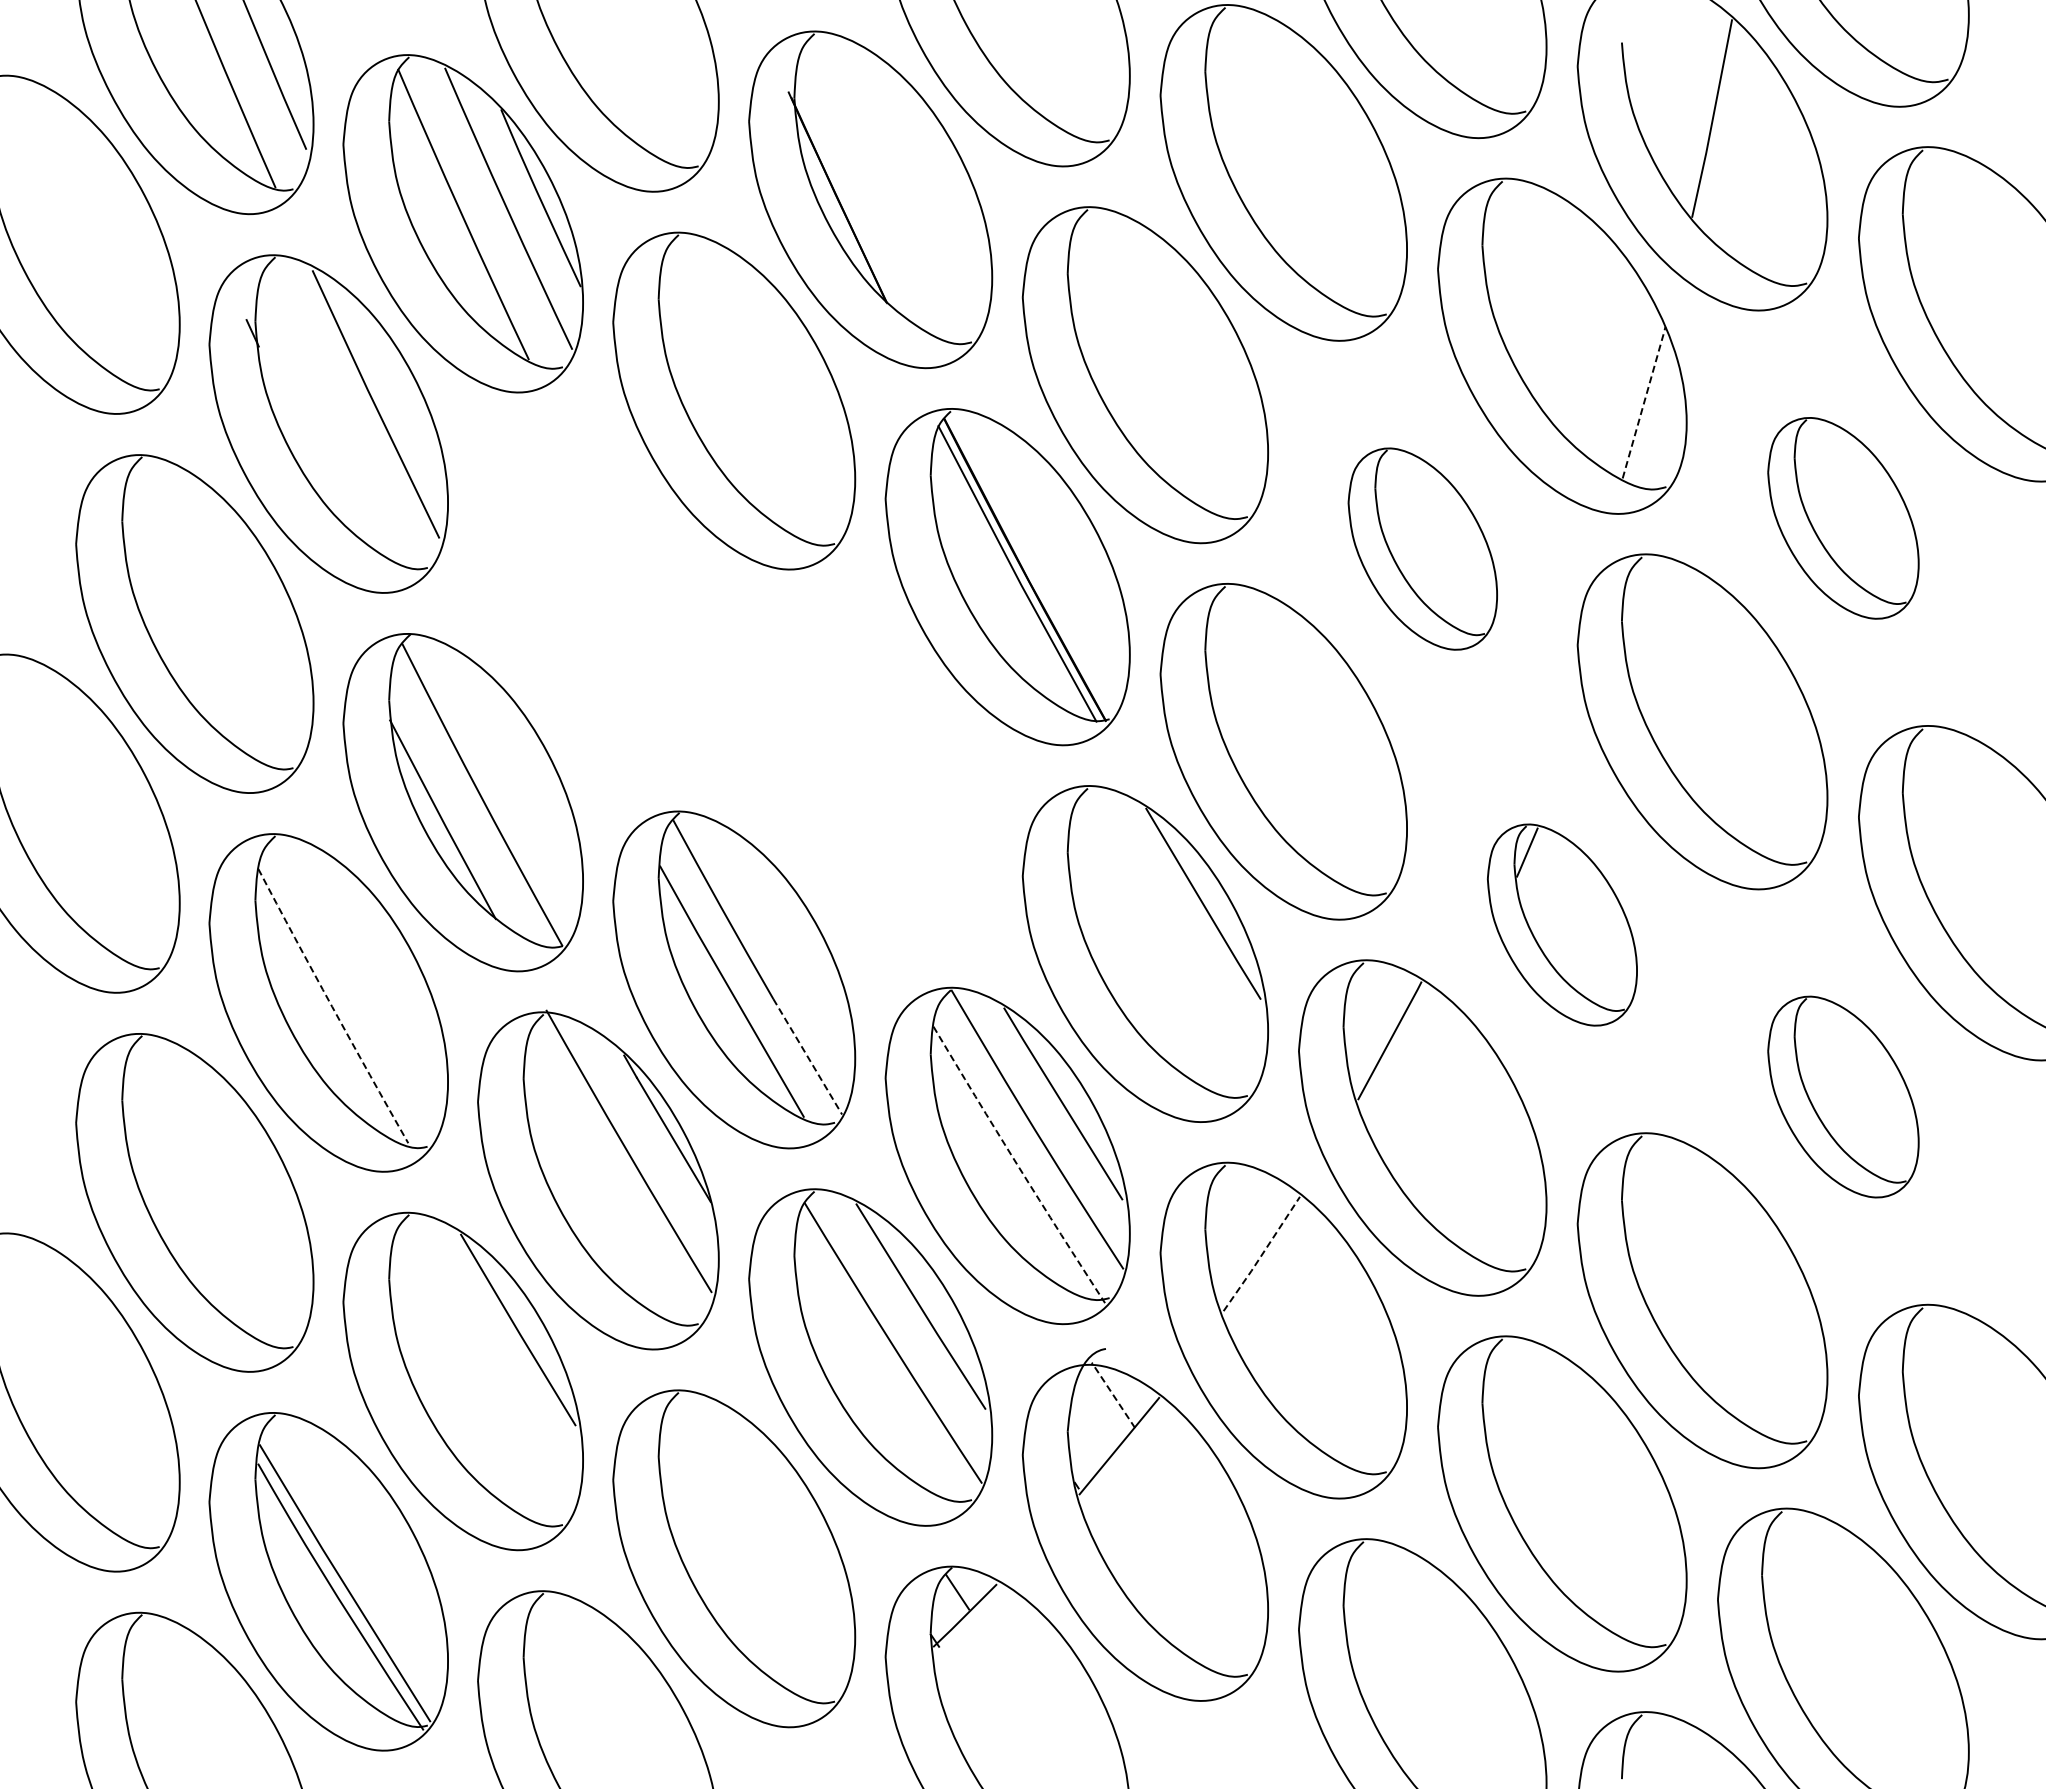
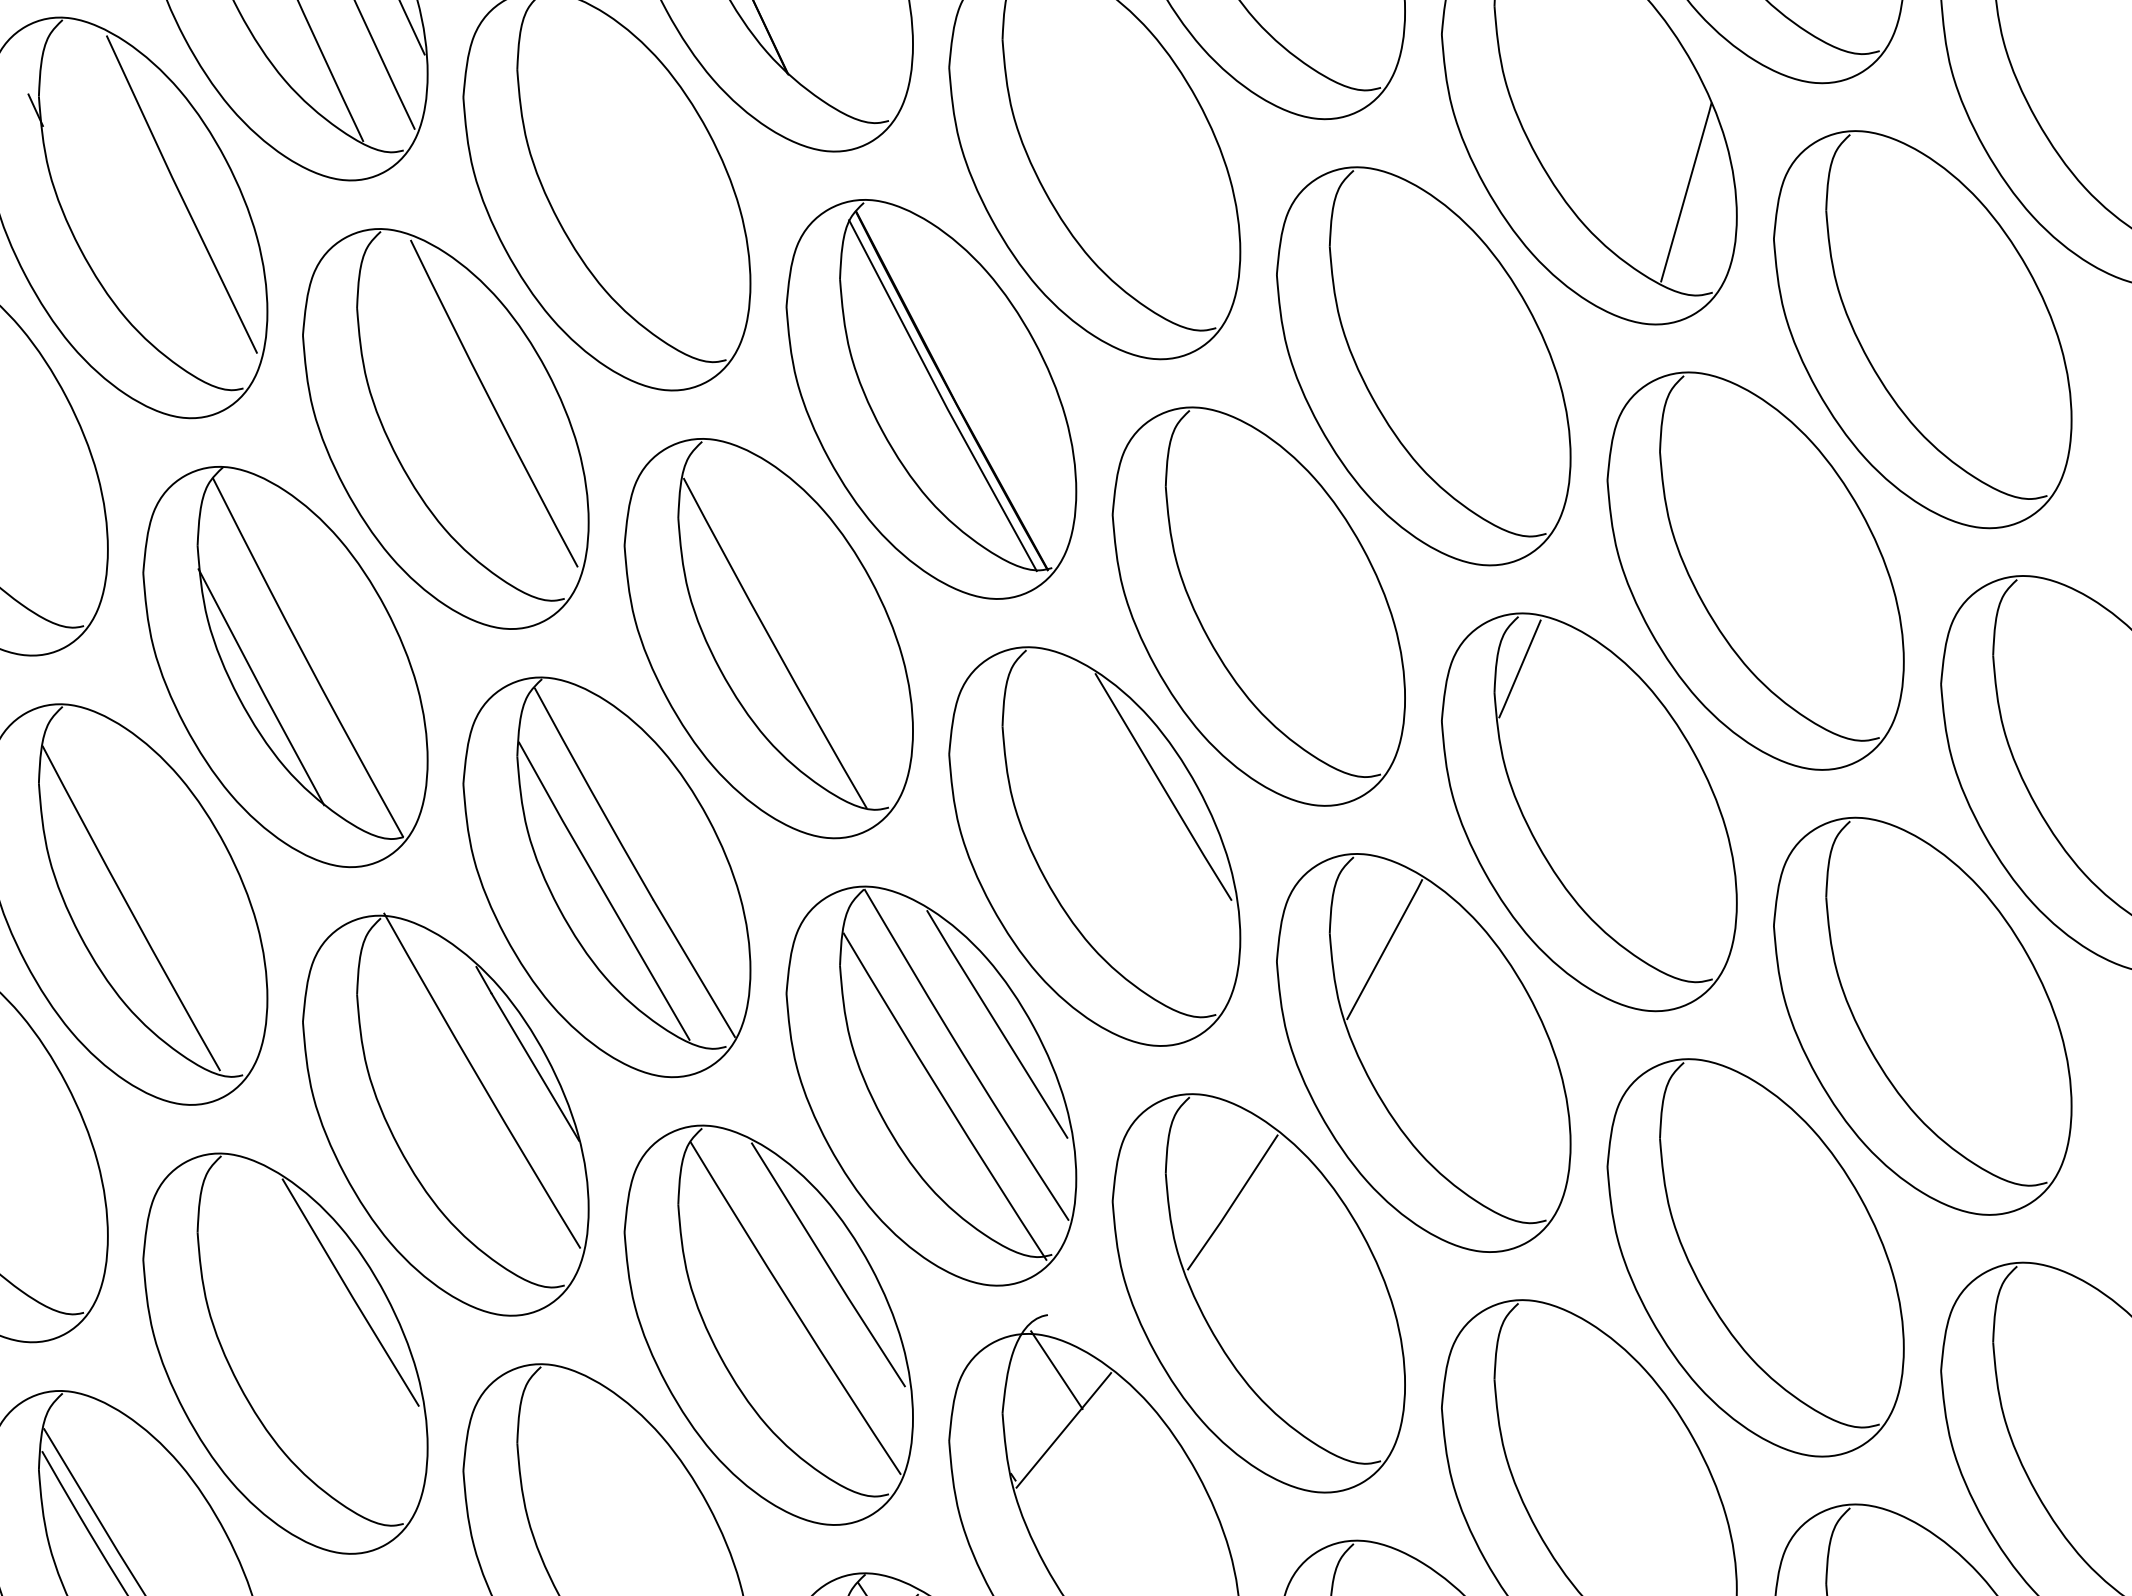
line: (1644, 401) -> (1686, 191), dashed -> solid
part: (1843, 518) -> (1922, 329), size x1.67
part: (1422, 548) -> (1423, 365), size x1.67
part: (598, 601) -> (445, 428), added
part: (870, 778) -> (768, 638), added
part: (1562, 924) -> (1589, 811), size x1.67
arc: (332, 1006) -> (130, 908), dashed -> solid
line: (808, 1057) -> (695, 969), dashed -> solid
part: (1843, 1096) -> (1922, 1015), size x1.67
arc: (1017, 1165) -> (942, 1097), dashed -> solid
line: (1262, 1254) -> (1233, 1203), dashed -> solid
line: (1113, 1394) -> (1056, 1369), dashed -> solid

